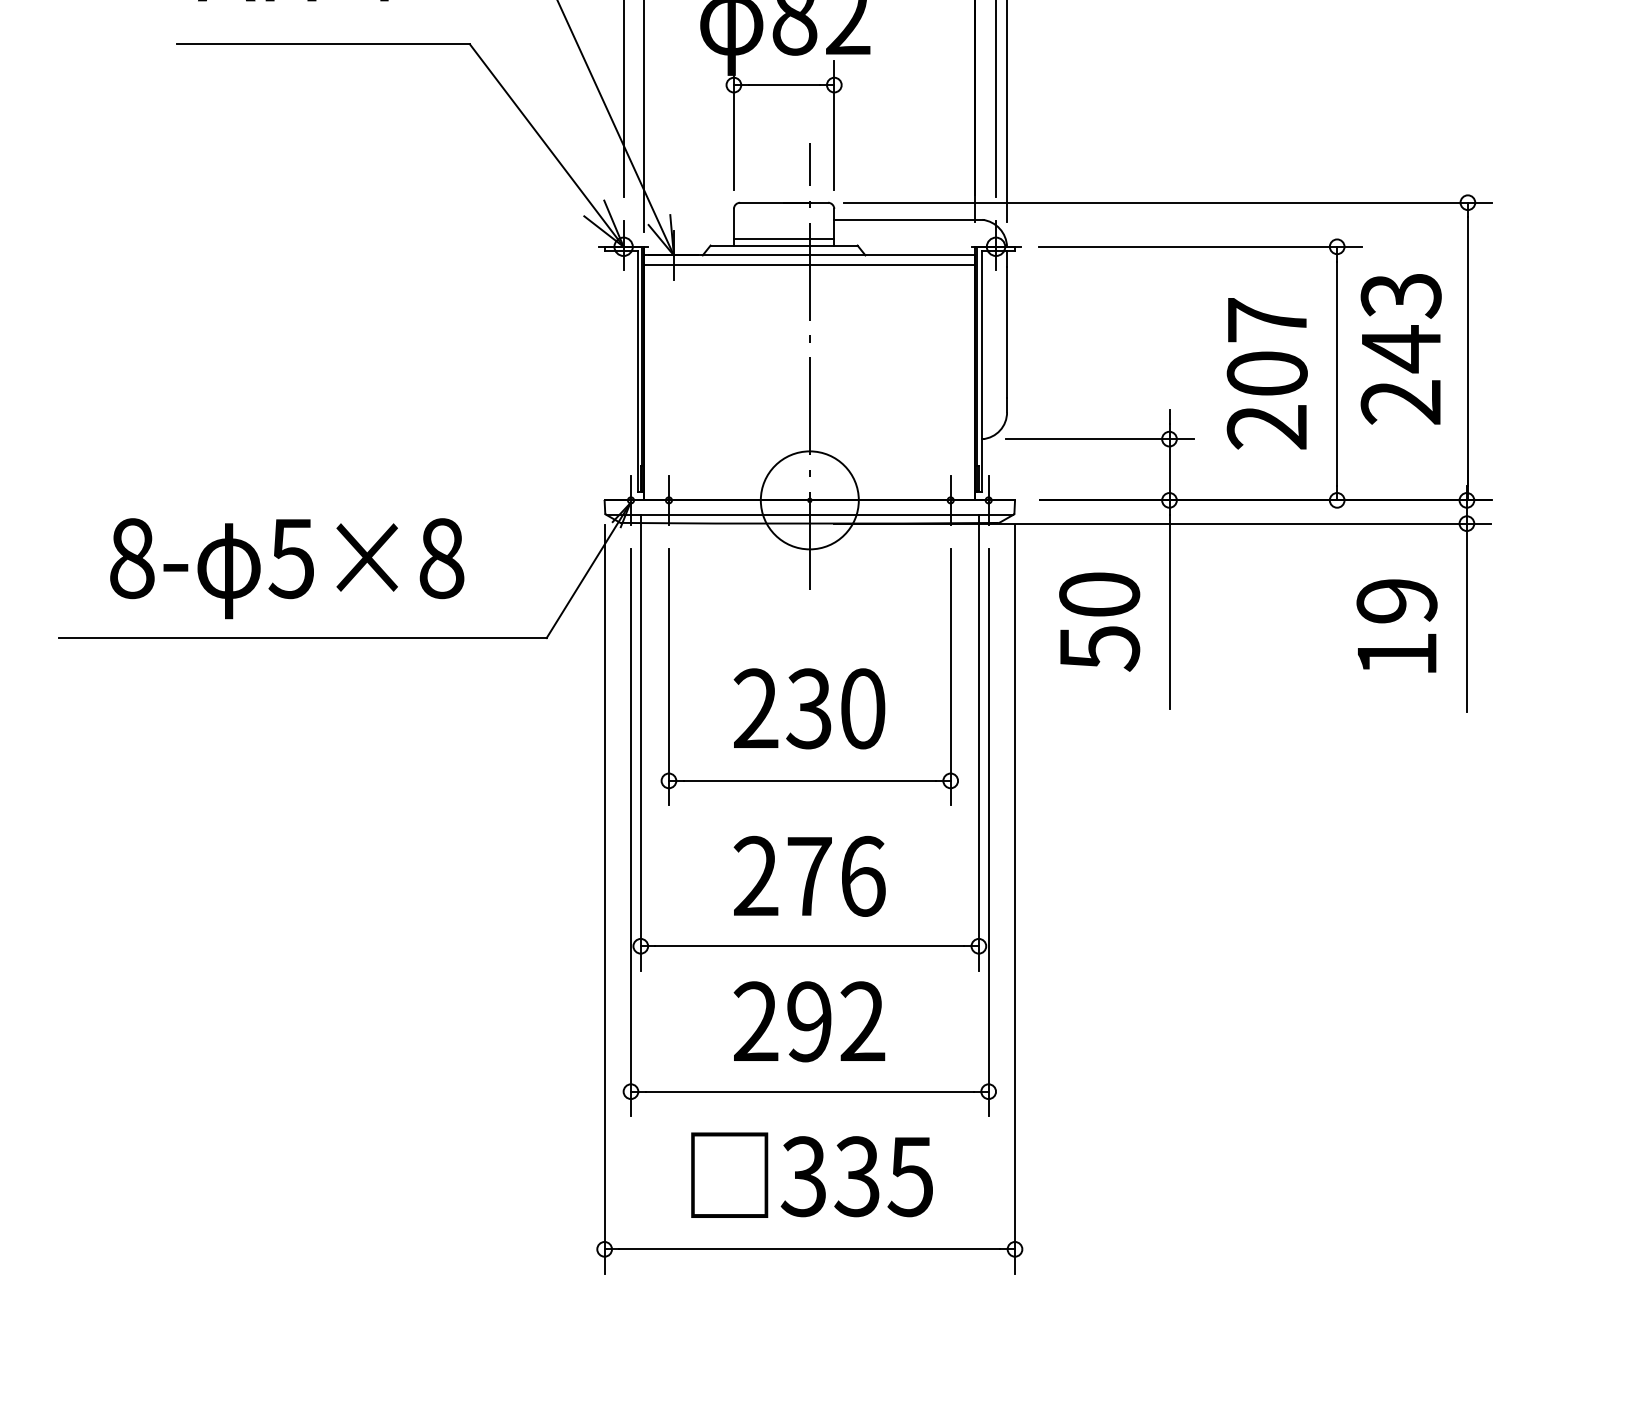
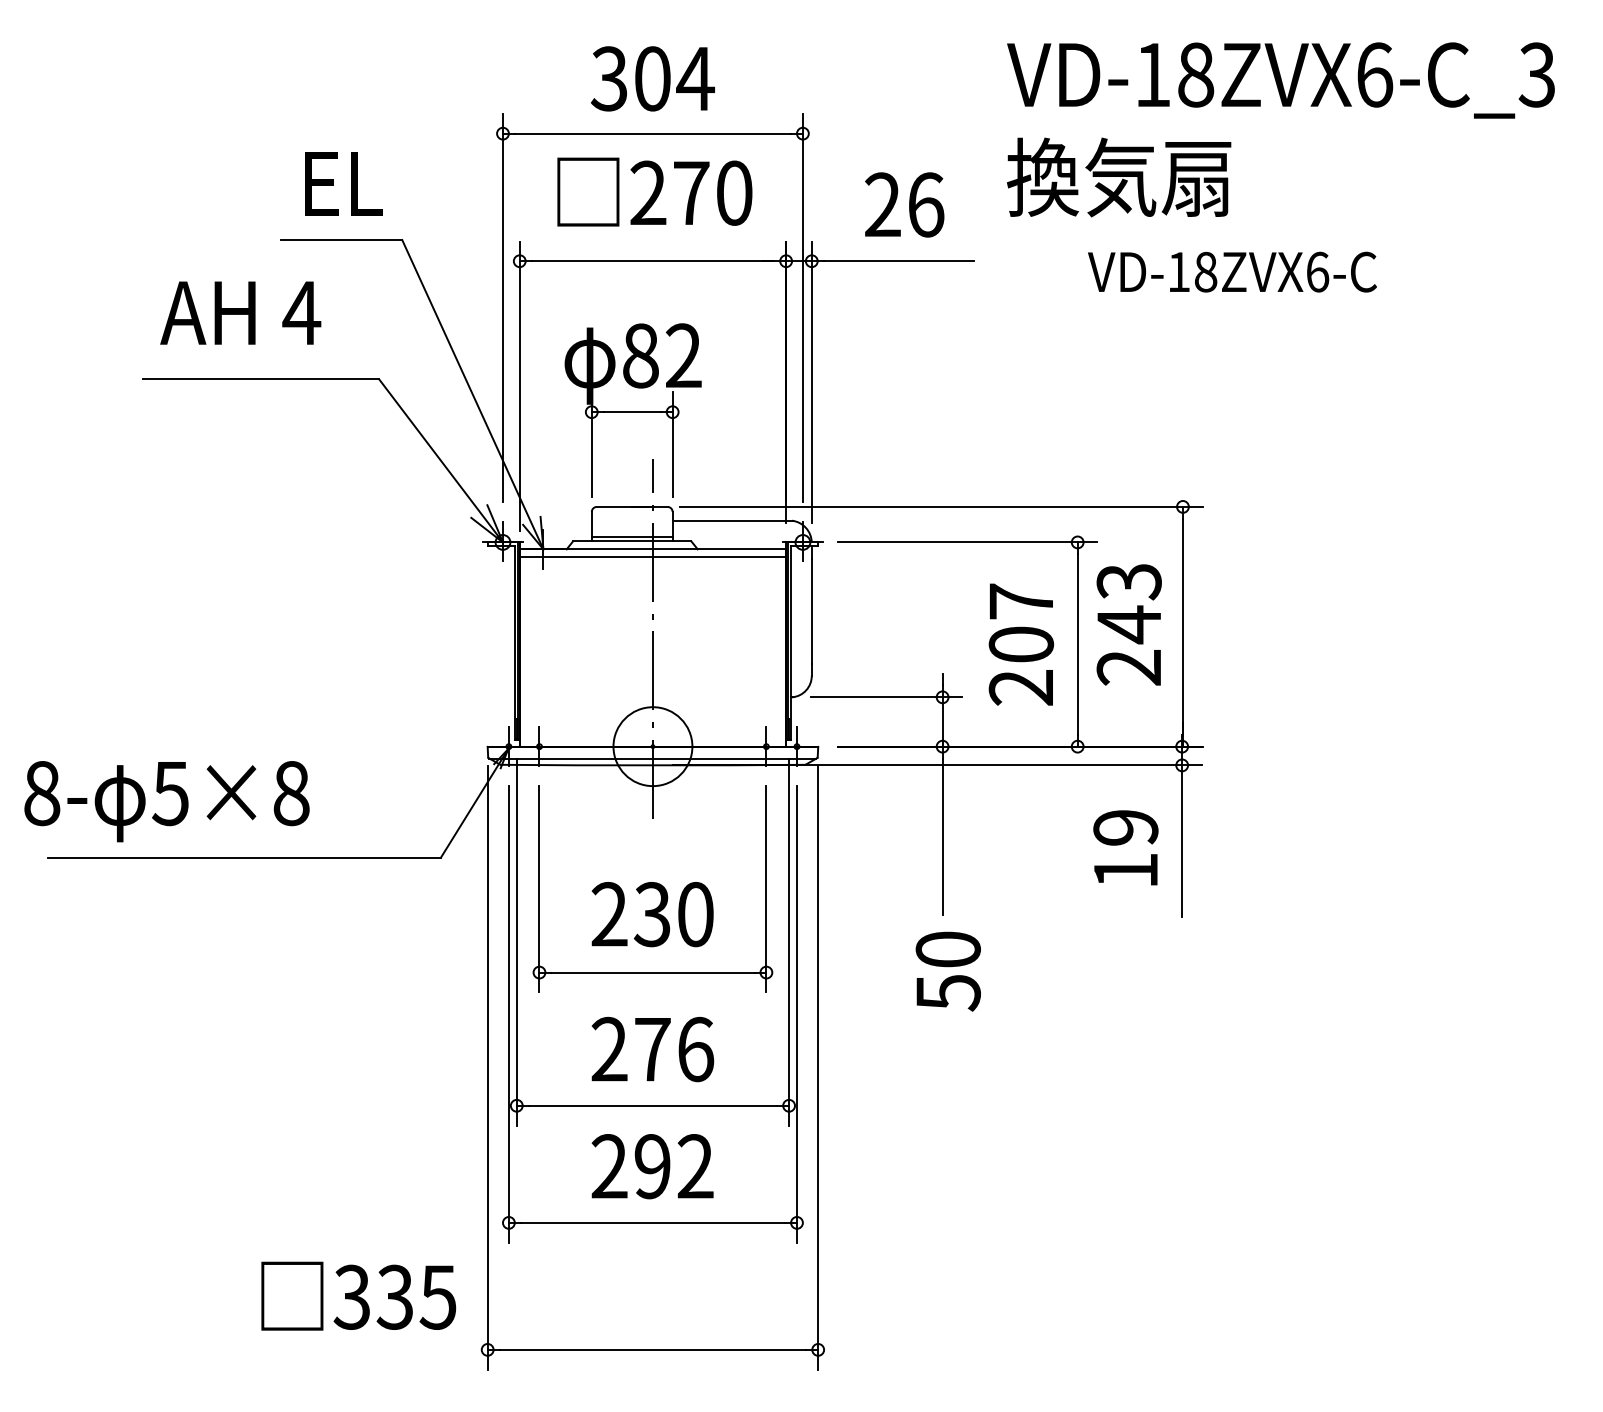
text: (286, 568) -> (166, 801), moved
text: (1098, 621) -> (947, 971), moved
text: (811, 1174) -> (358, 1295), moved

